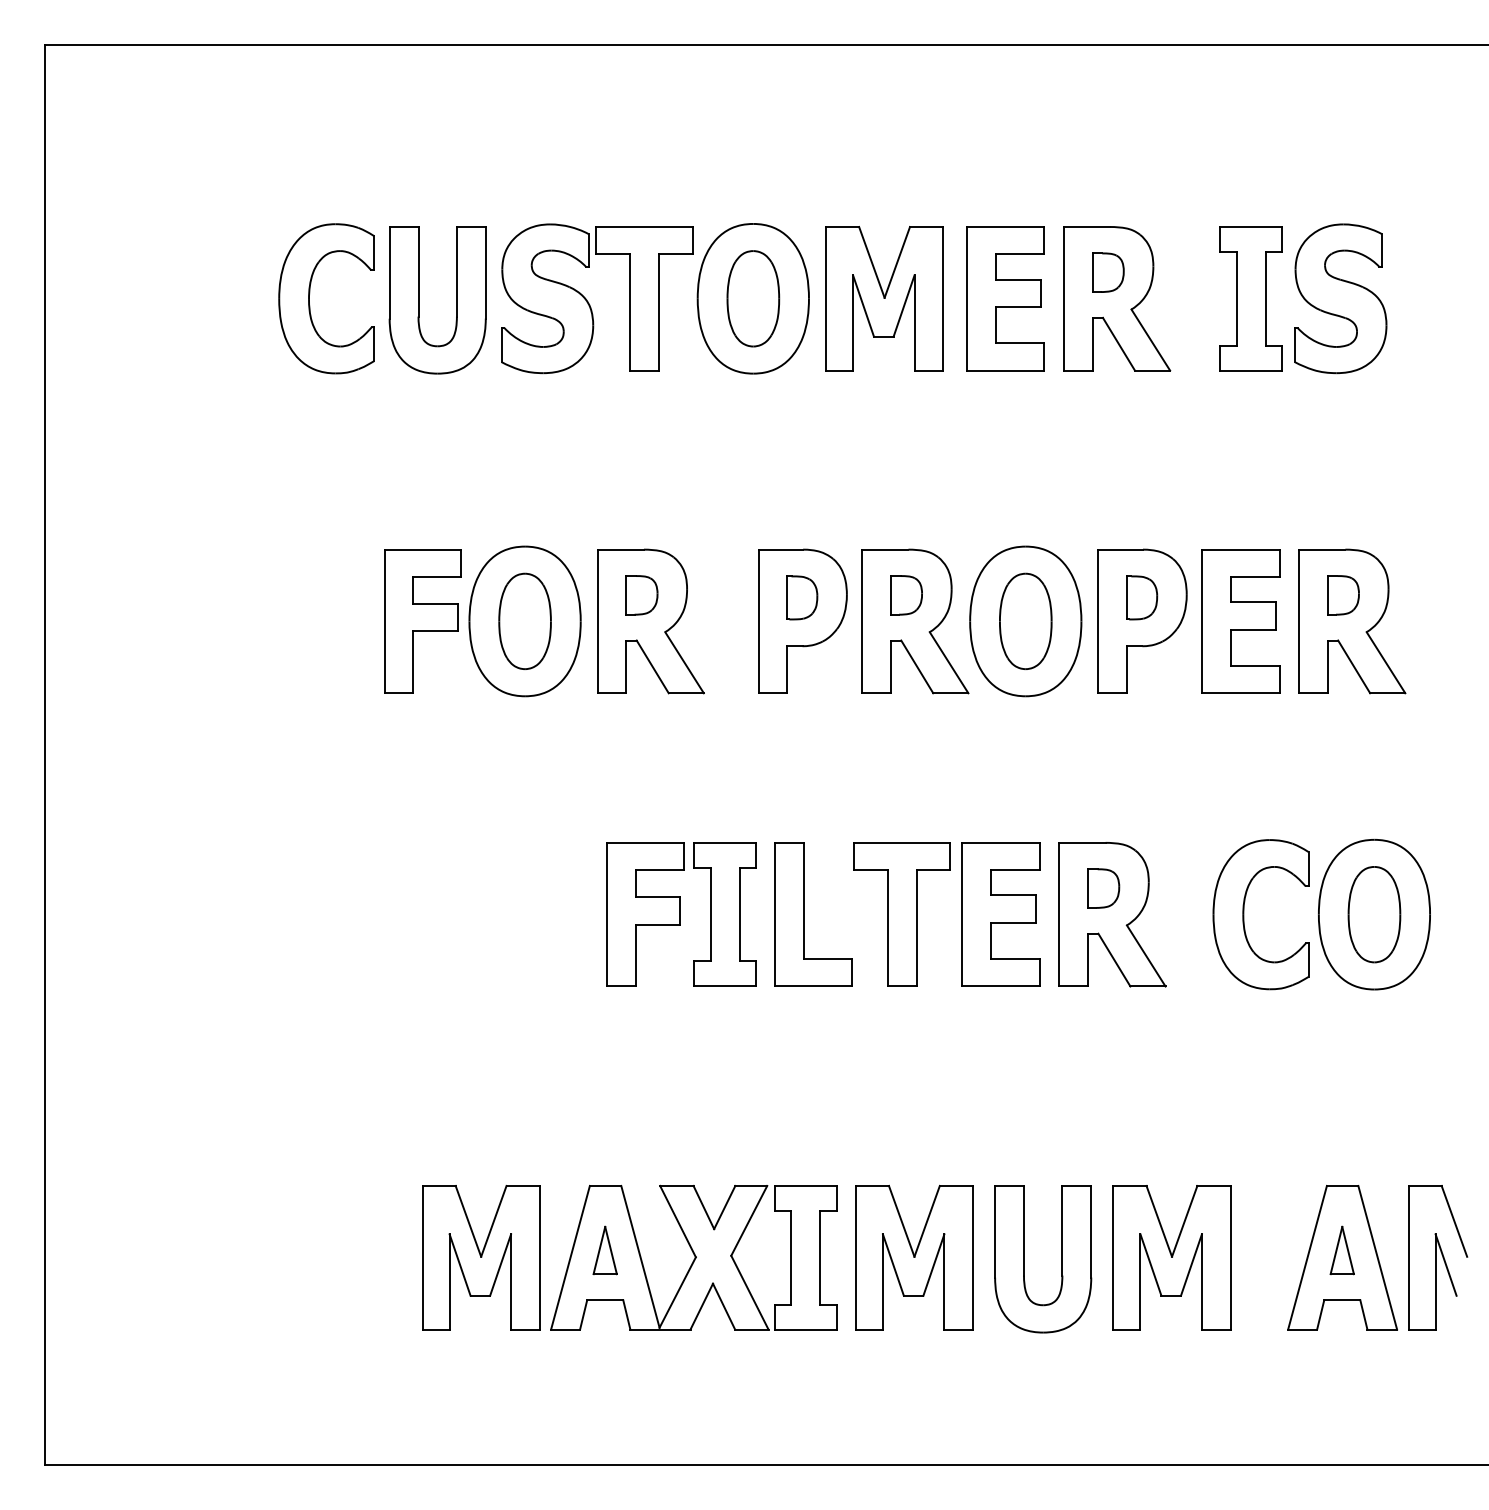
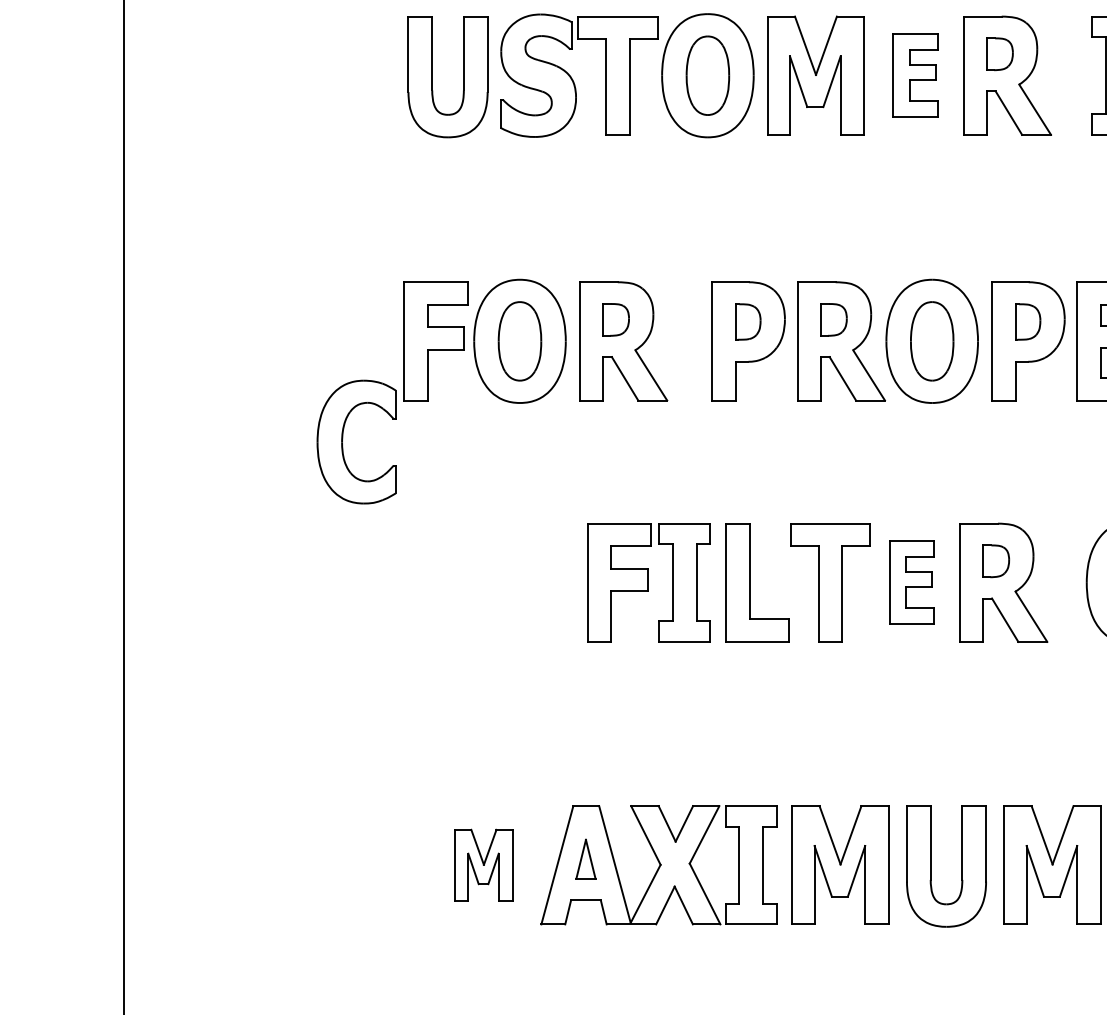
part: (310, 293) -> (343, 437), moved
part: (1005, 298) -> (915, 75), size x0.7
part: (1000, 914) -> (911, 582), size x0.7
part: (481, 1257) -> (484, 865), size x0.6

